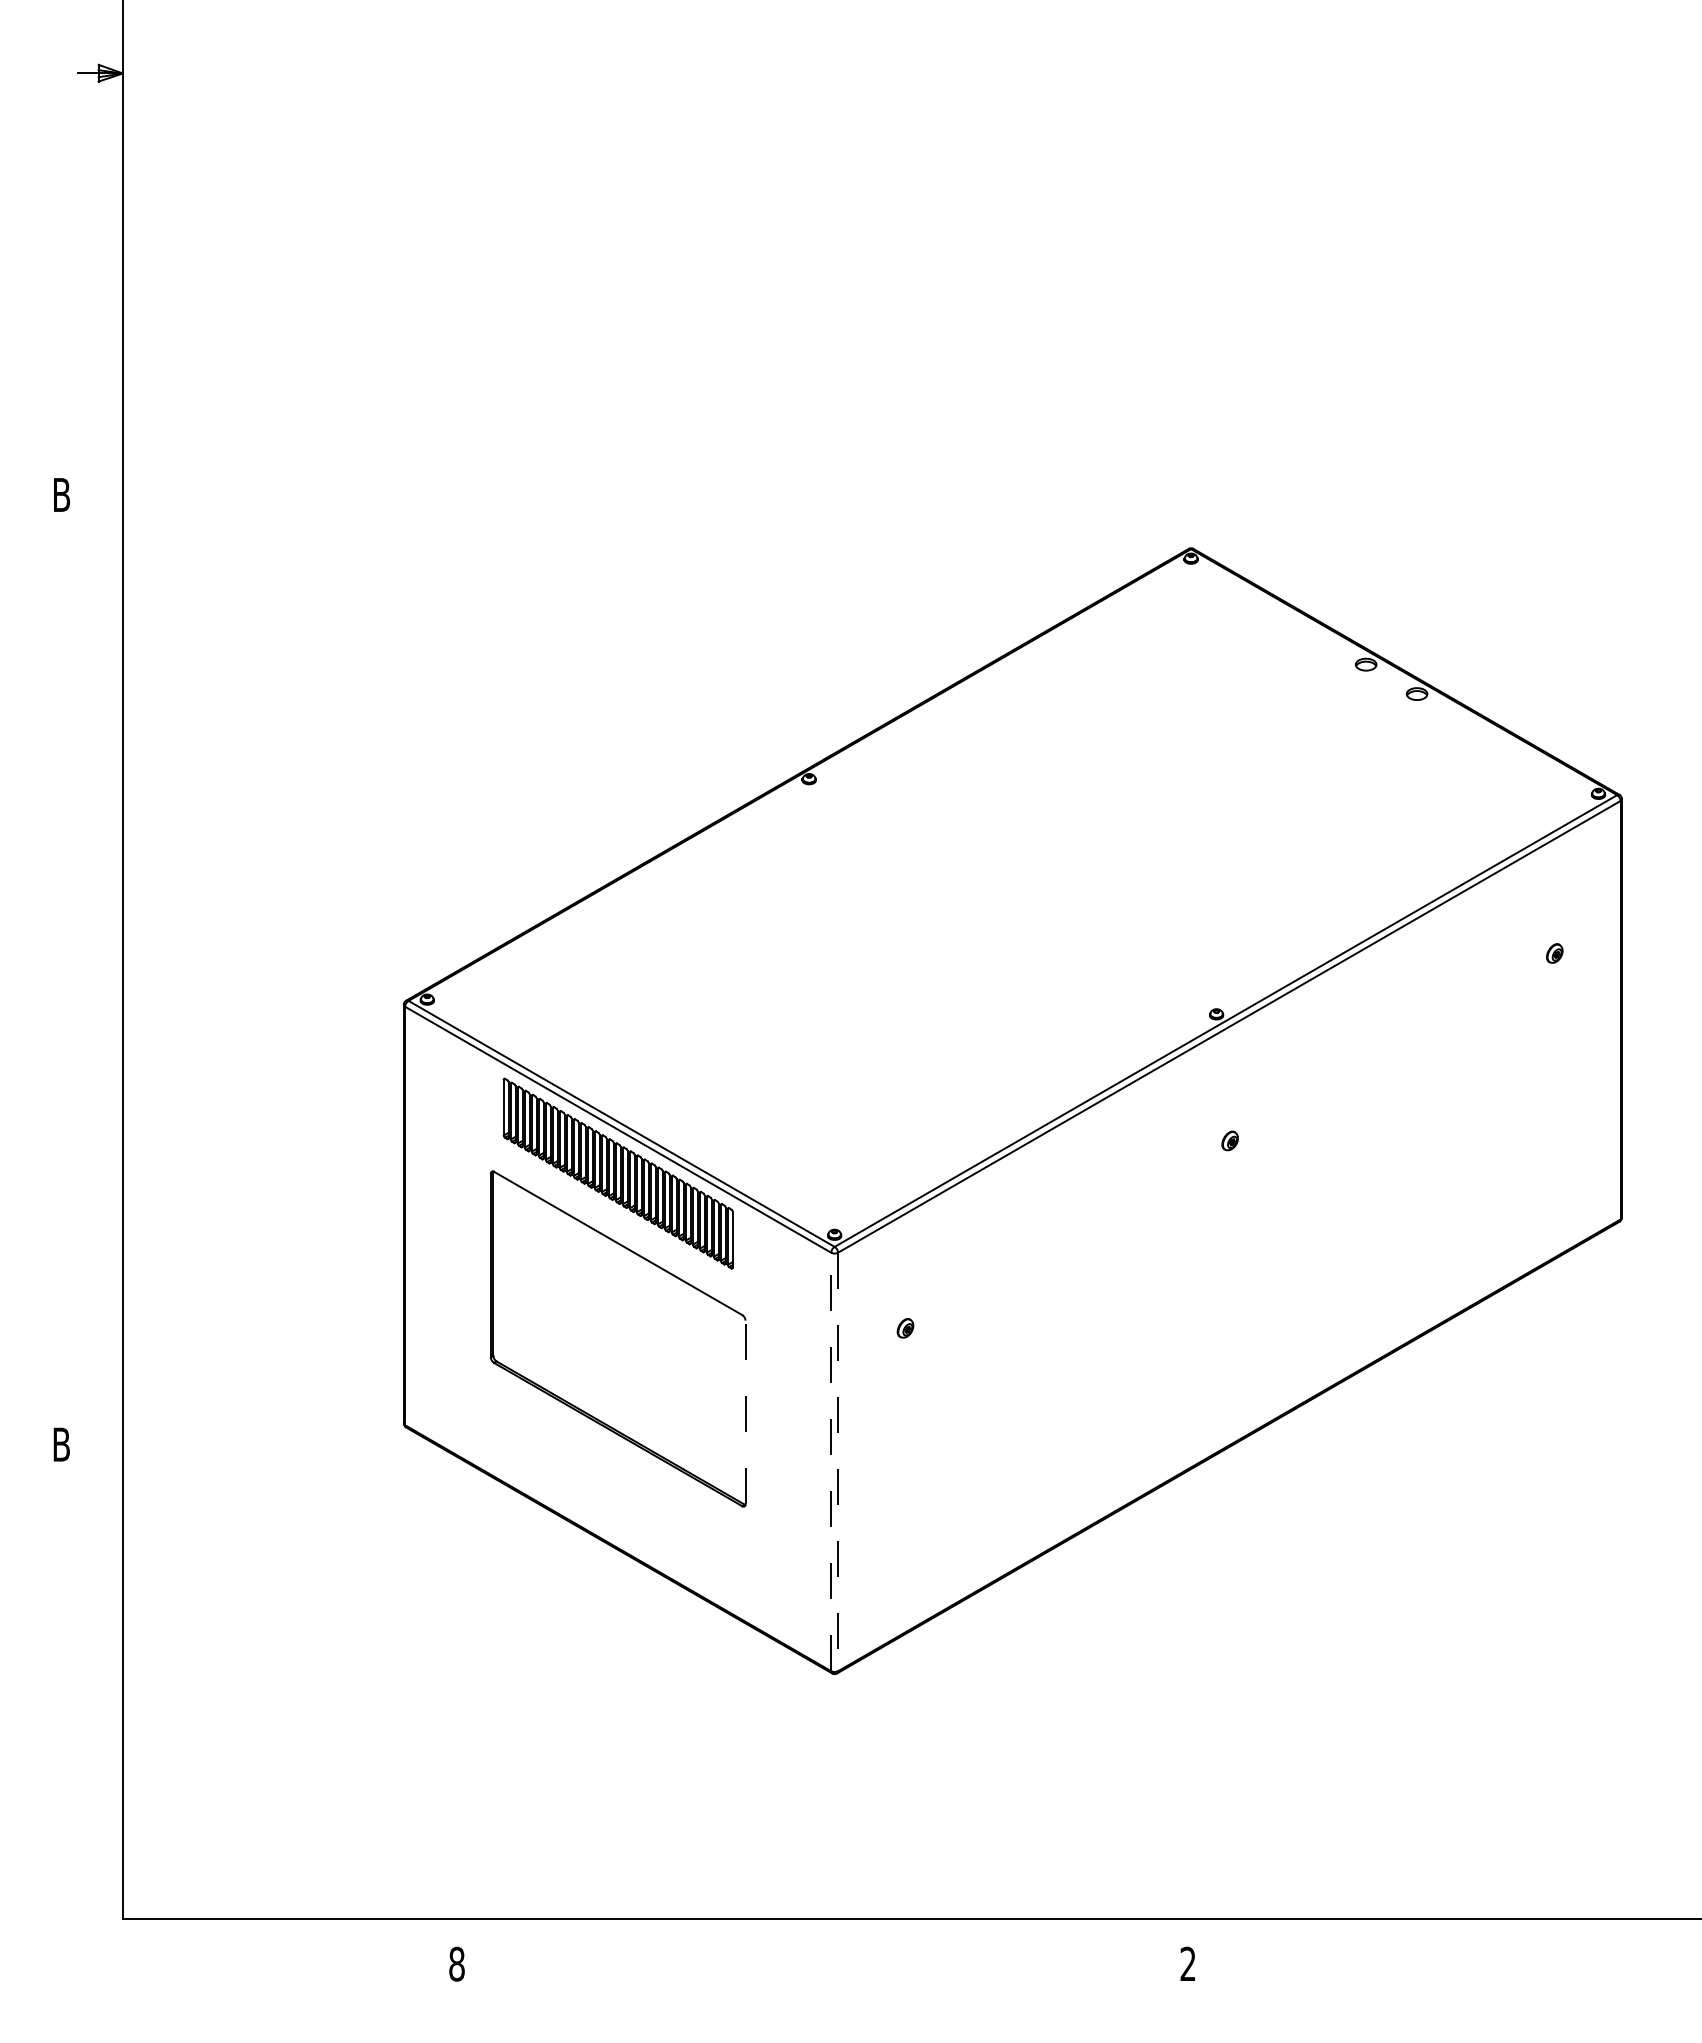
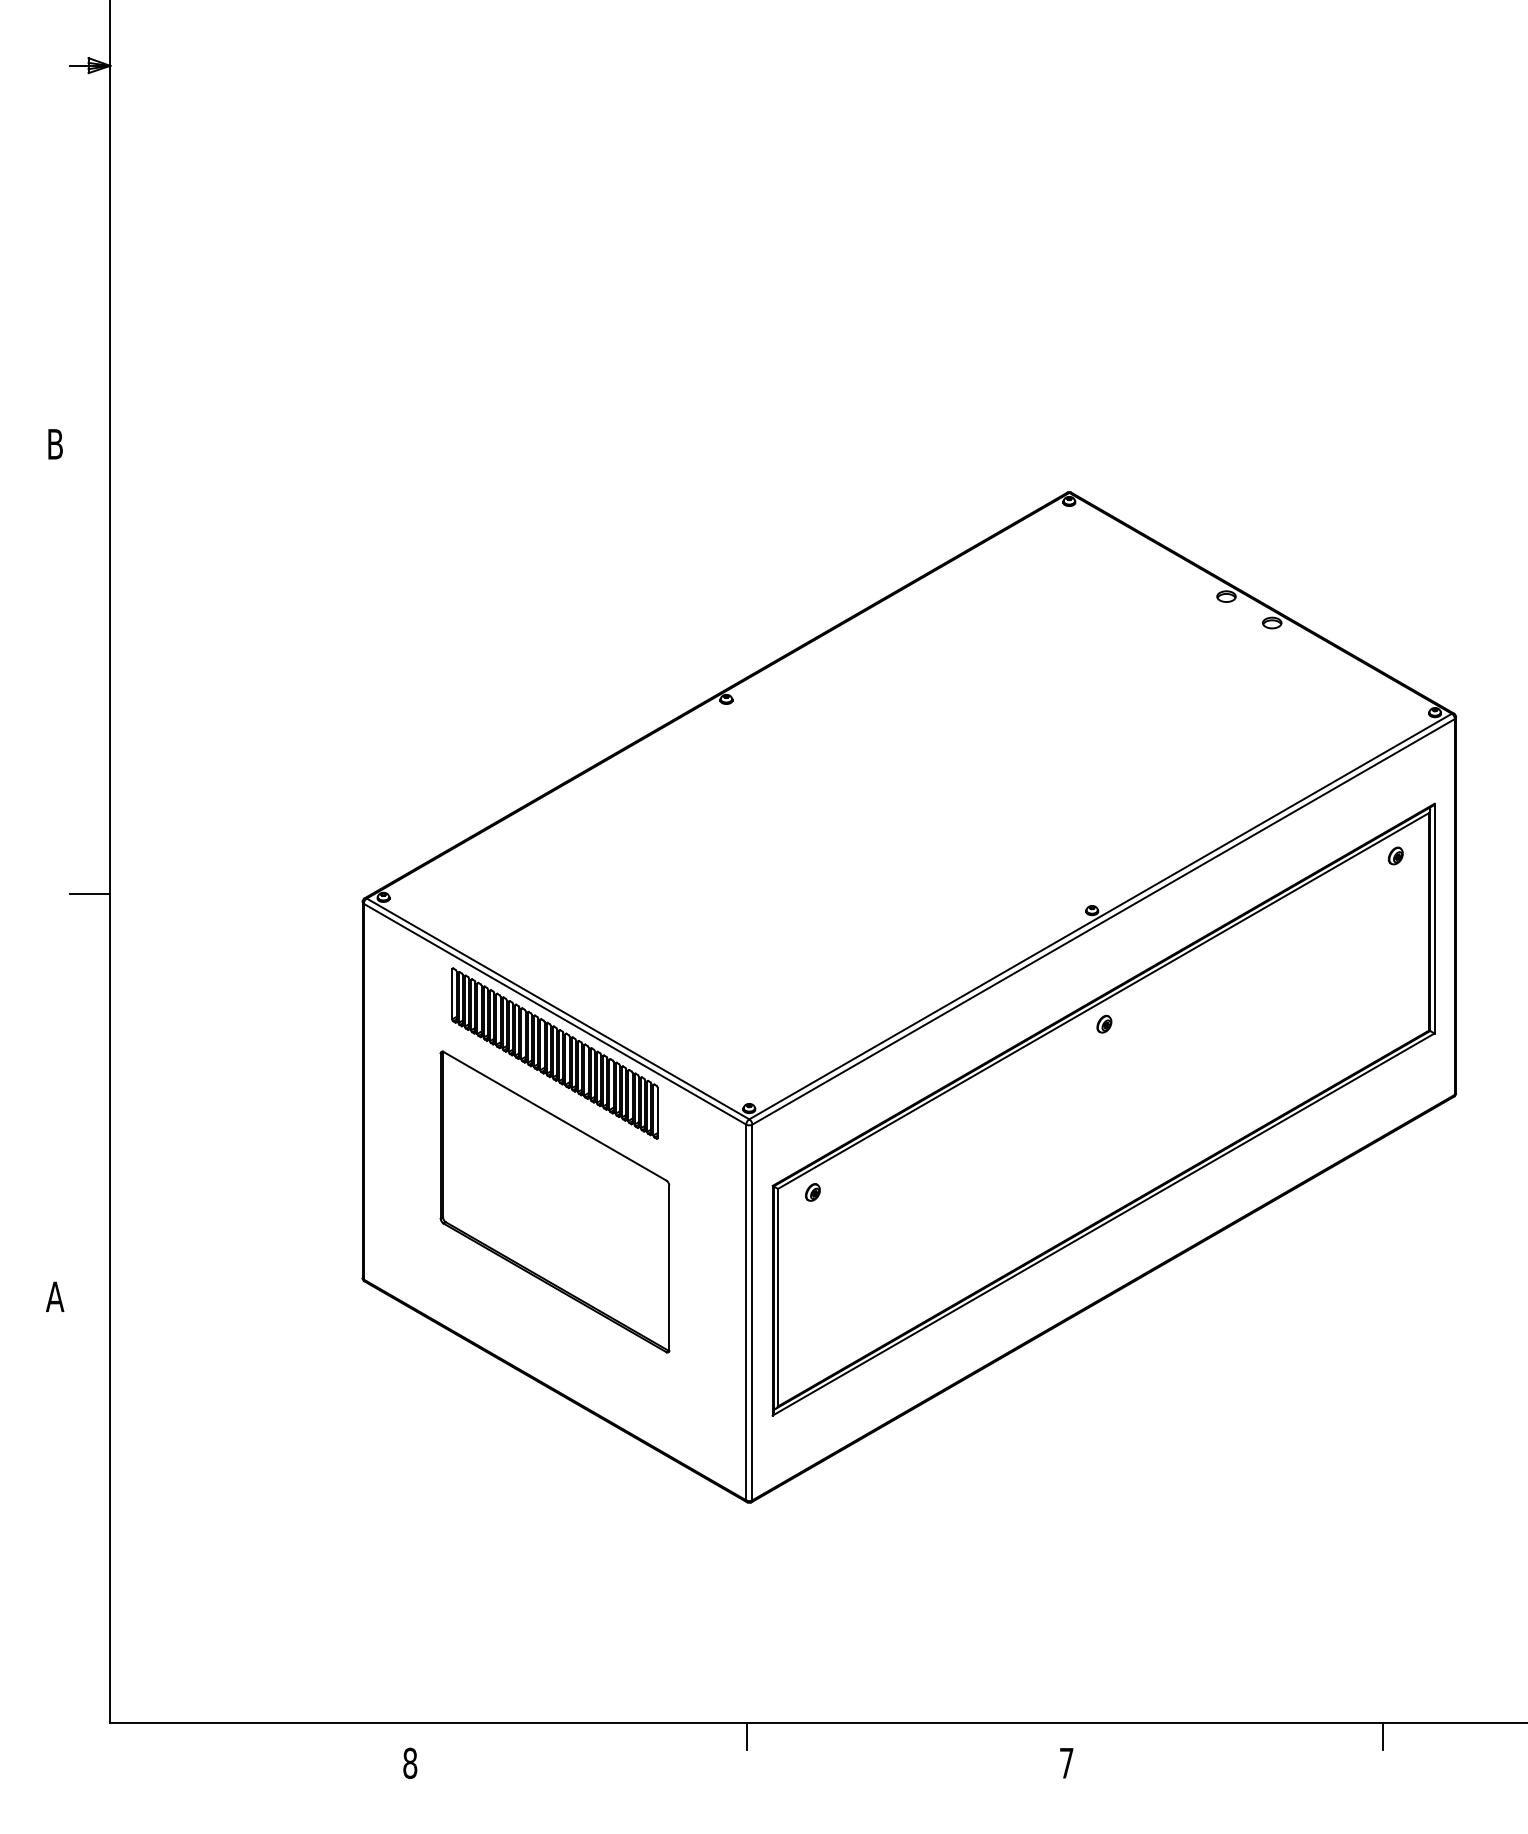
line: (99, 996) -> (89, 894), added
part: (1228, 1235) -> (1102, 1109), added
line: (745, 1412) -> (669, 1268), dashed -> solid
text: (61, 1444) -> (55, 1296), B -> A
line: (831, 1461) -> (746, 1312), dashed -> solid
line: (838, 1462) -> (752, 1312), dashed -> solid
line: (831, 1933) -> (746, 1735), added
line: (1540, 1933) -> (1383, 1735), added
text: (1187, 1963) -> (1066, 1762), 2 -> 7

